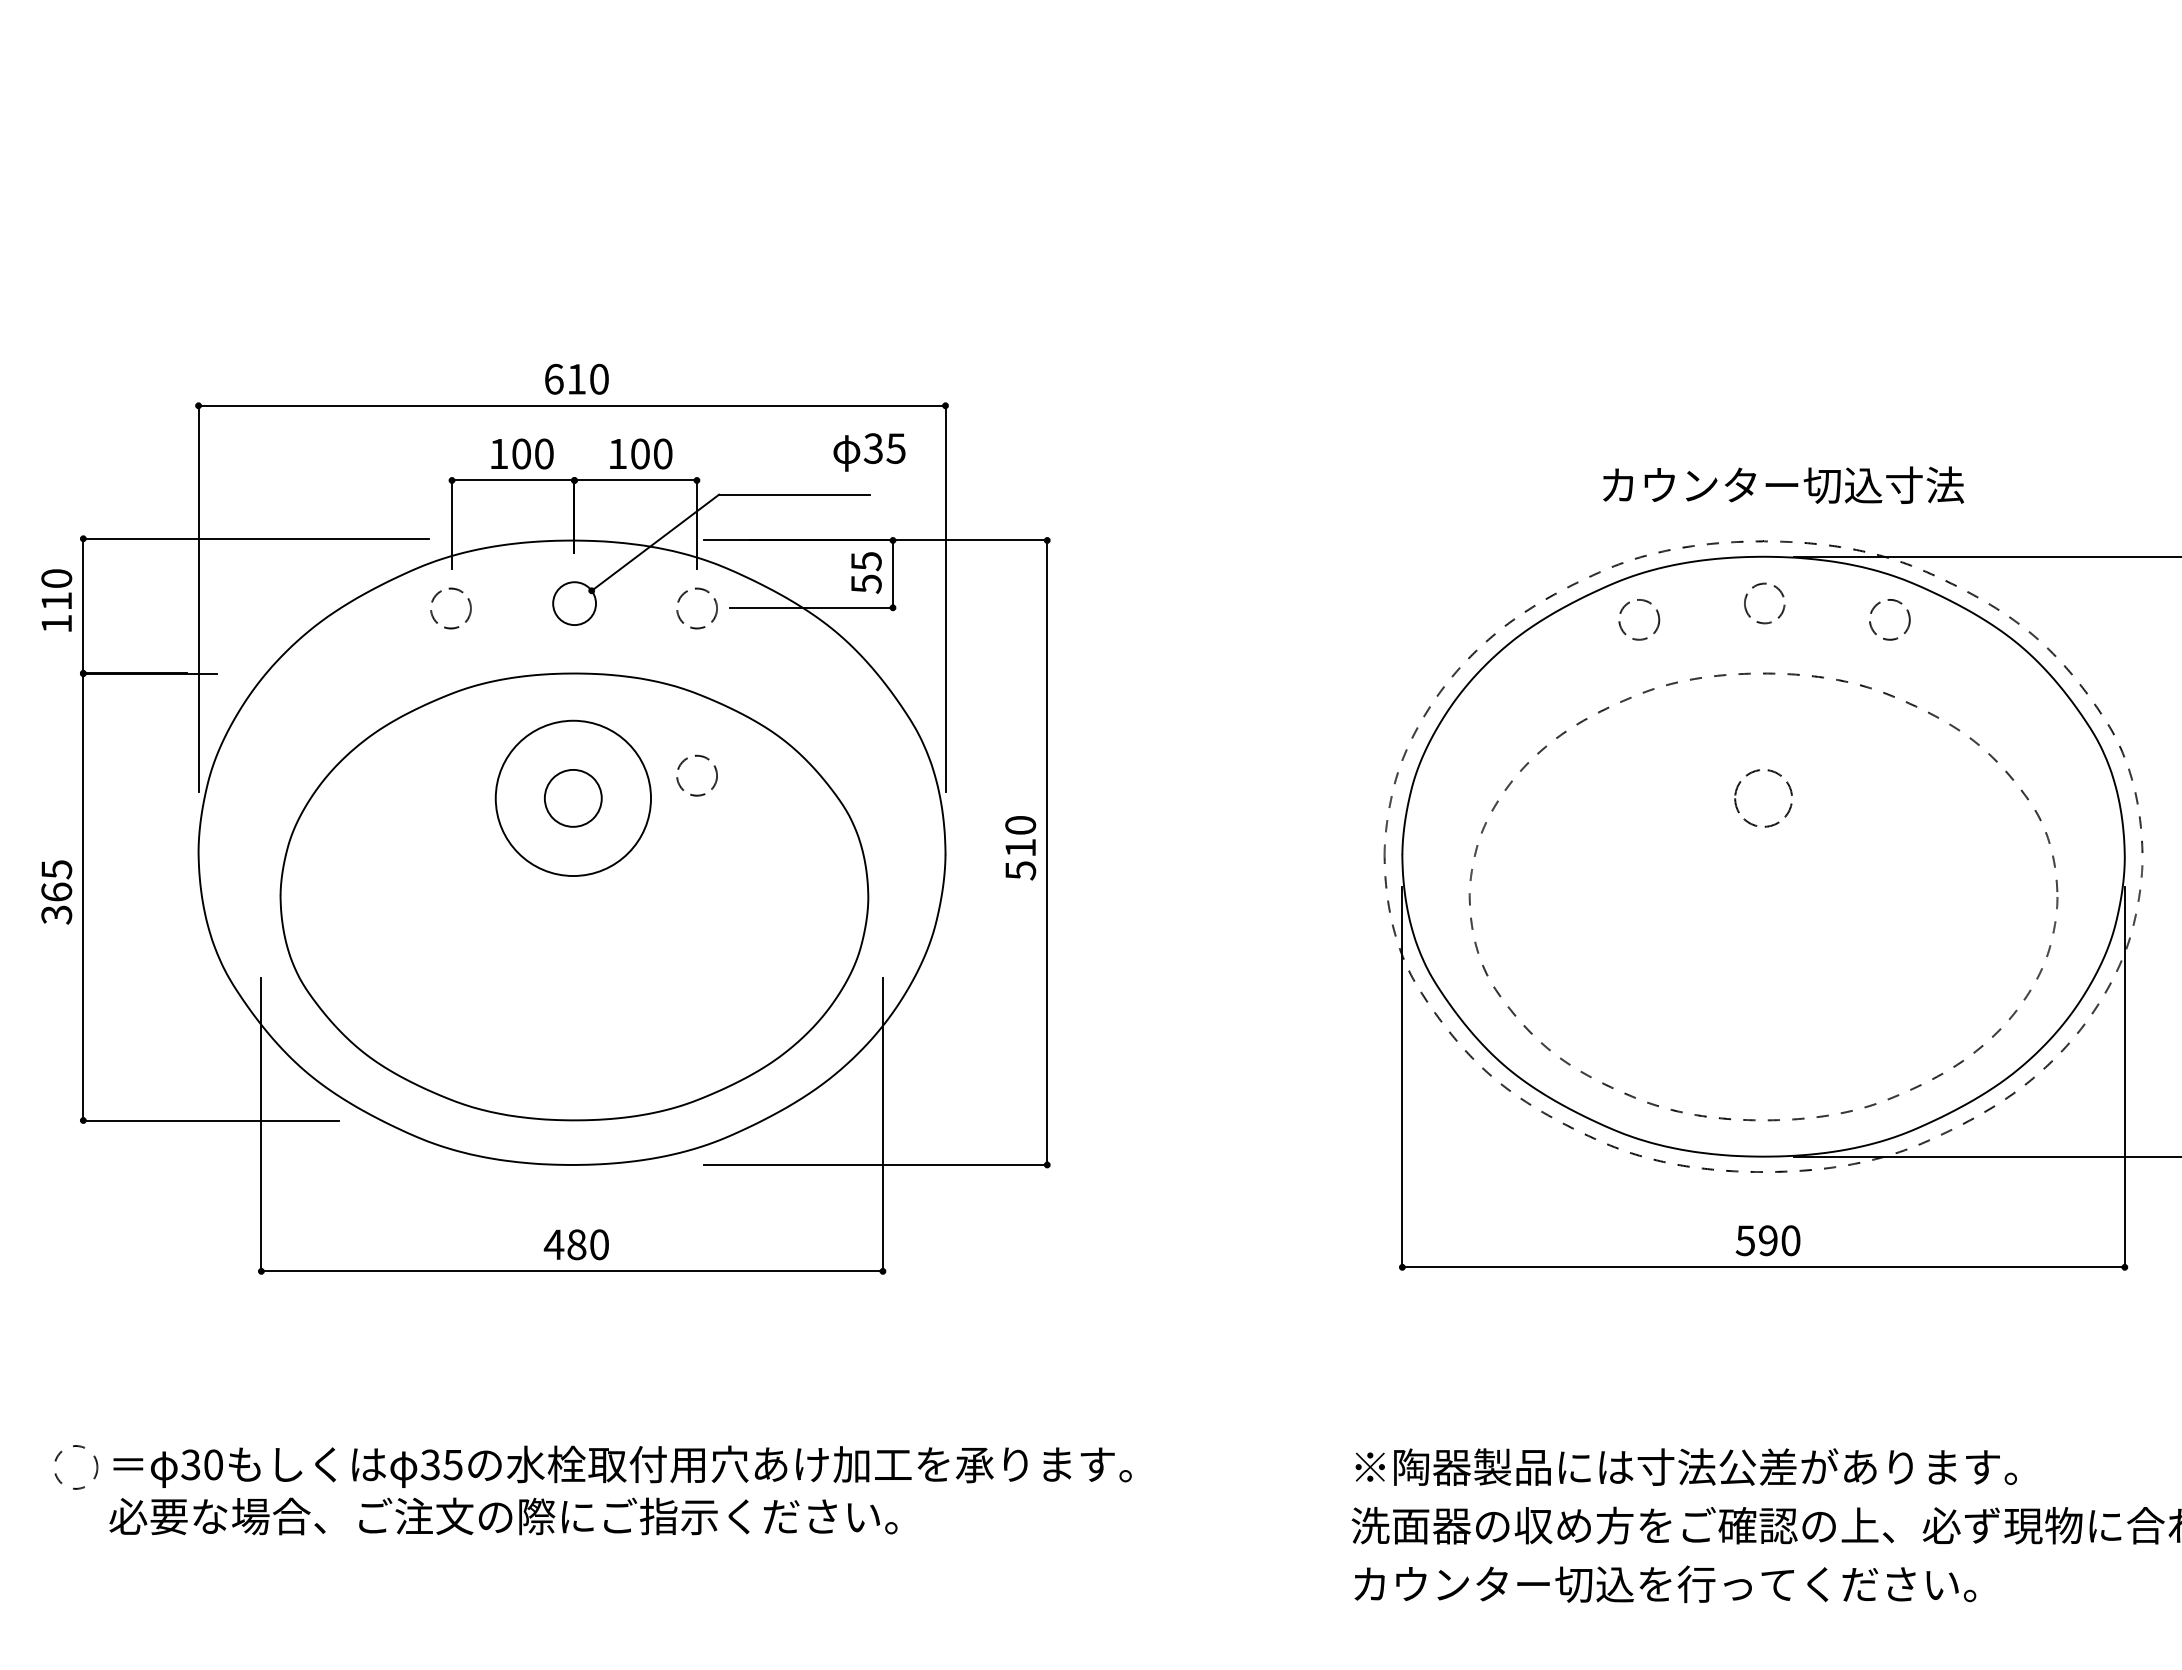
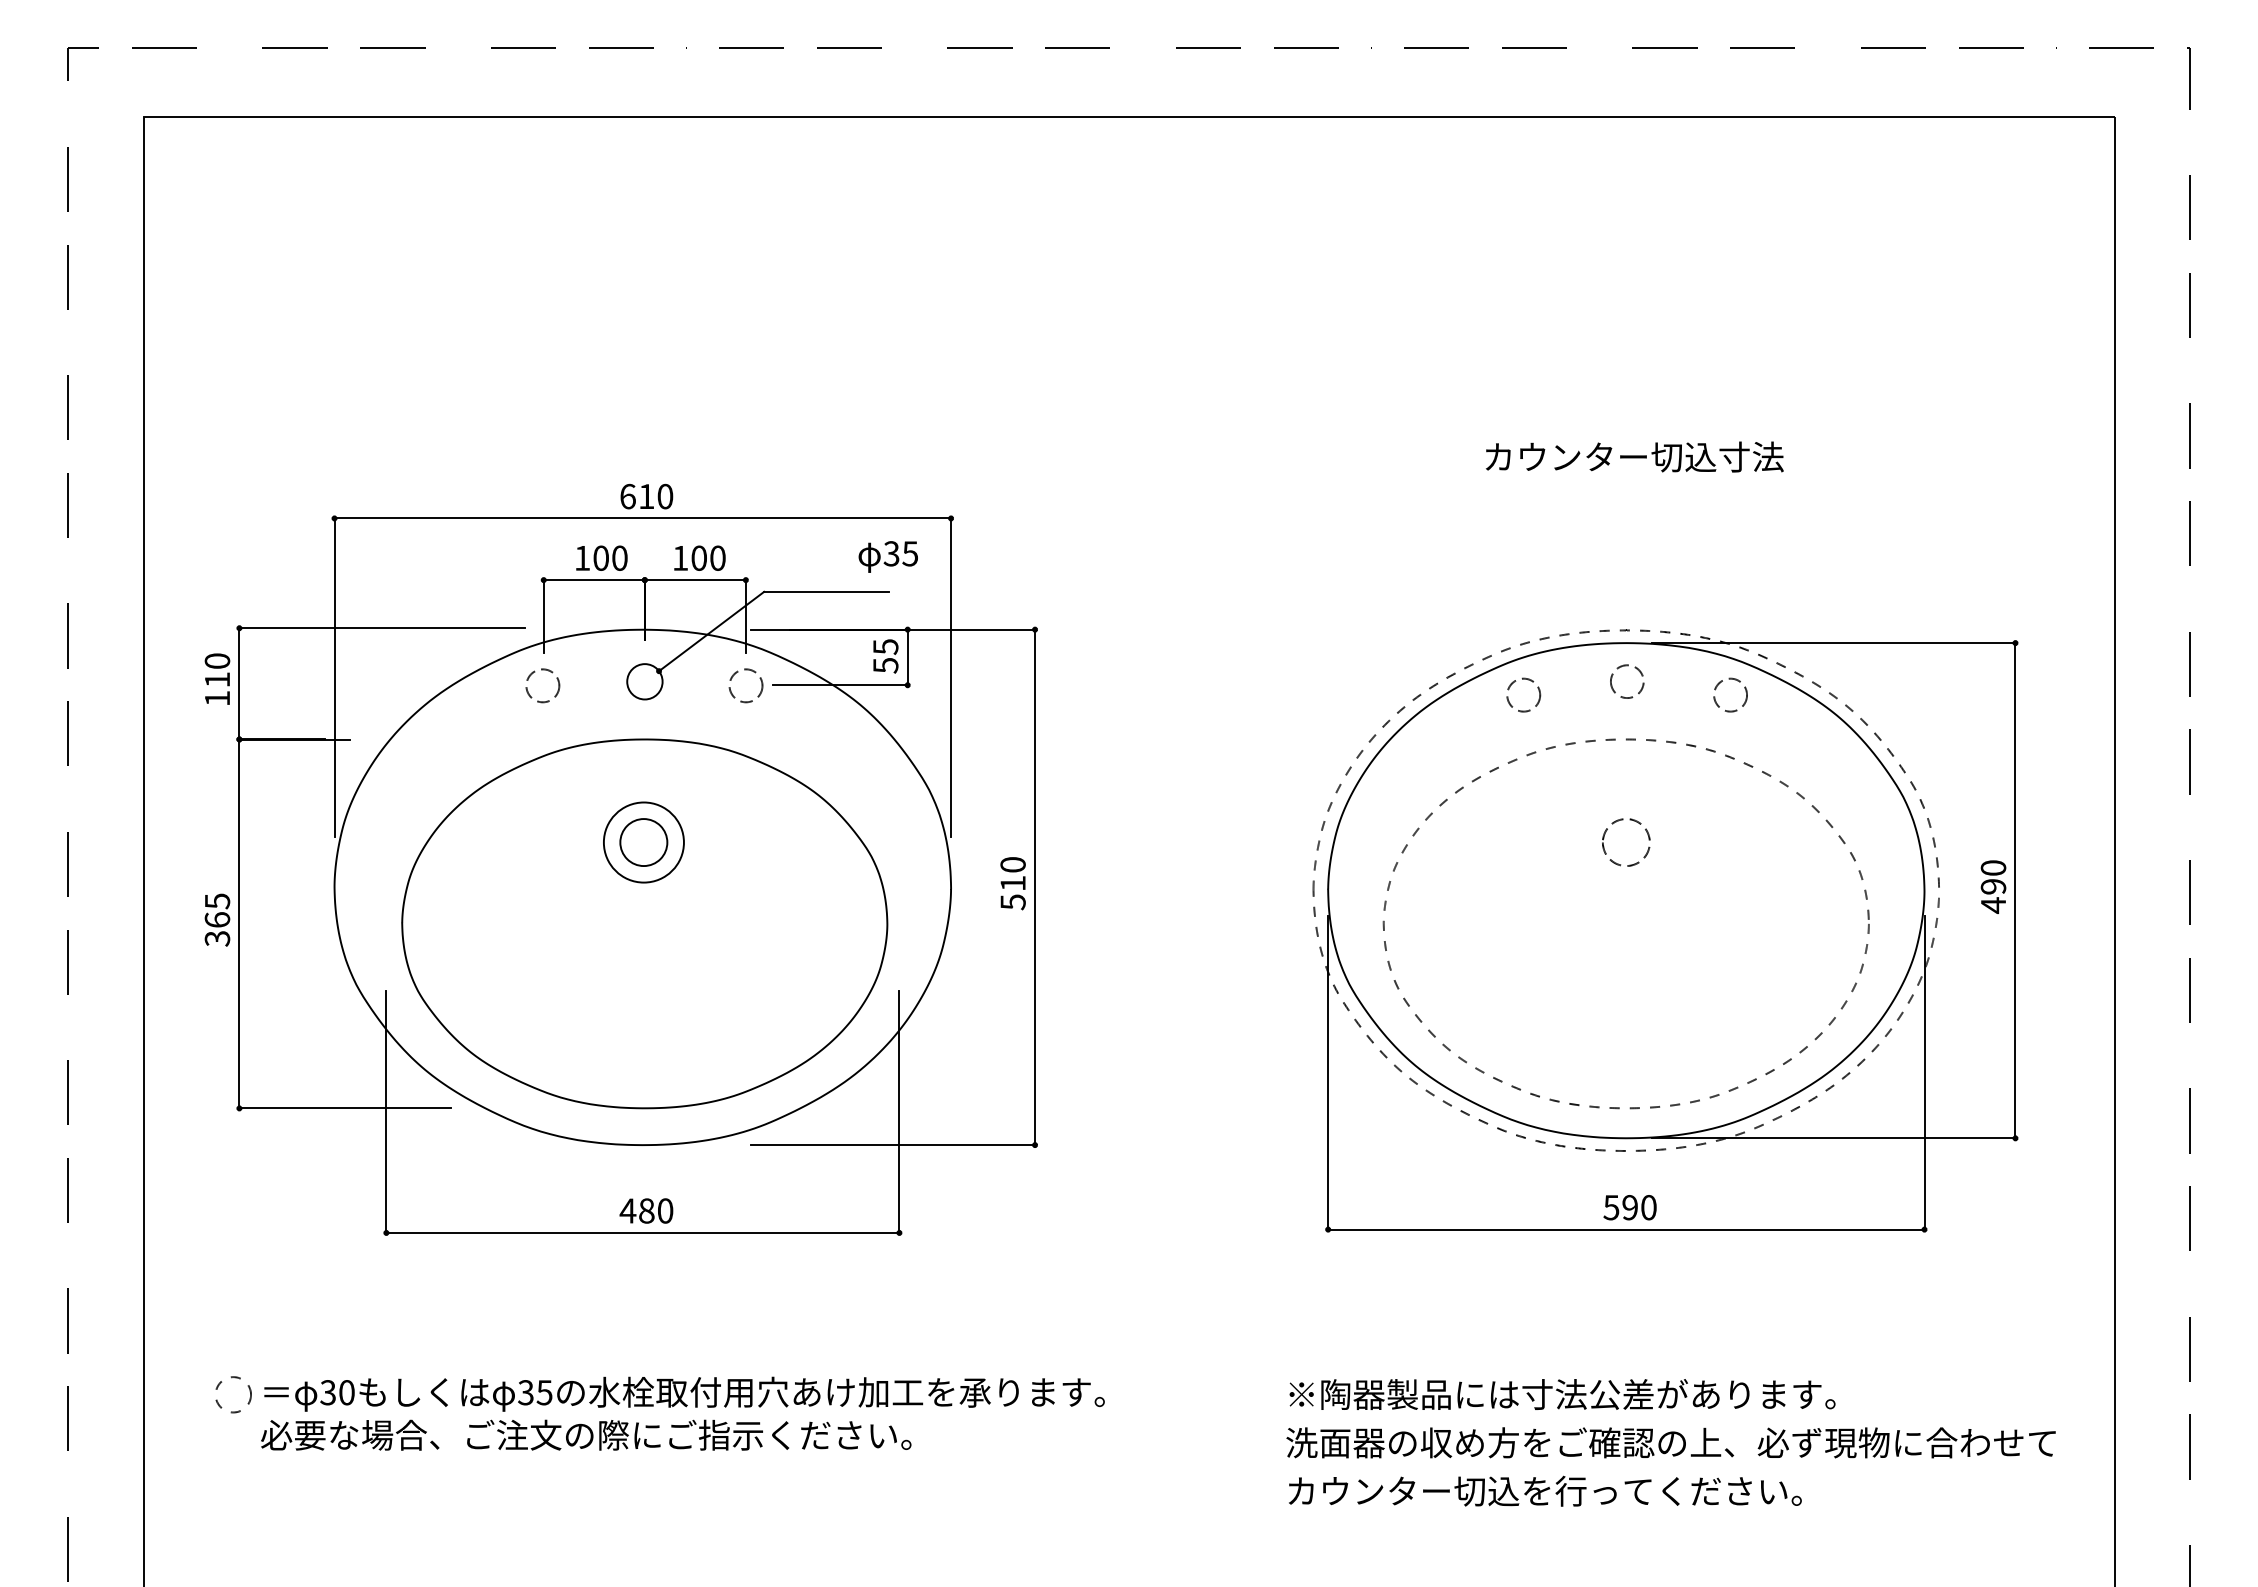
text: (1783, 484) -> (1634, 456), moved
circle: (696, 775) -> (745, 823), removed
circle: (572, 798) -> (643, 842), size x0.62

